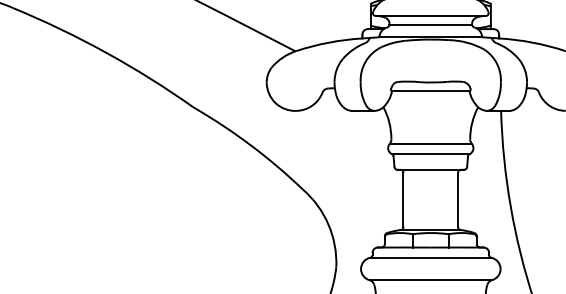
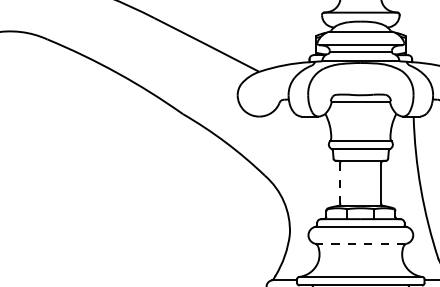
line: (403, 200) -> (340, 183), solid -> dashed
line: (431, 279) -> (361, 243), solid -> dashed

